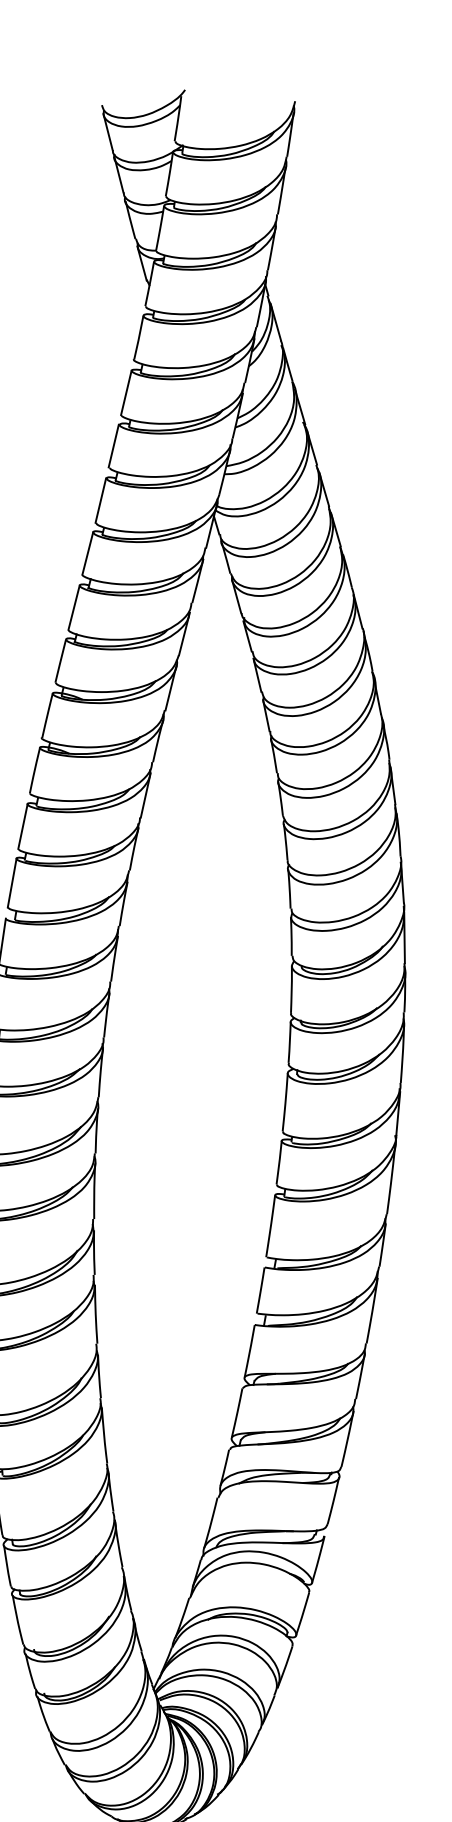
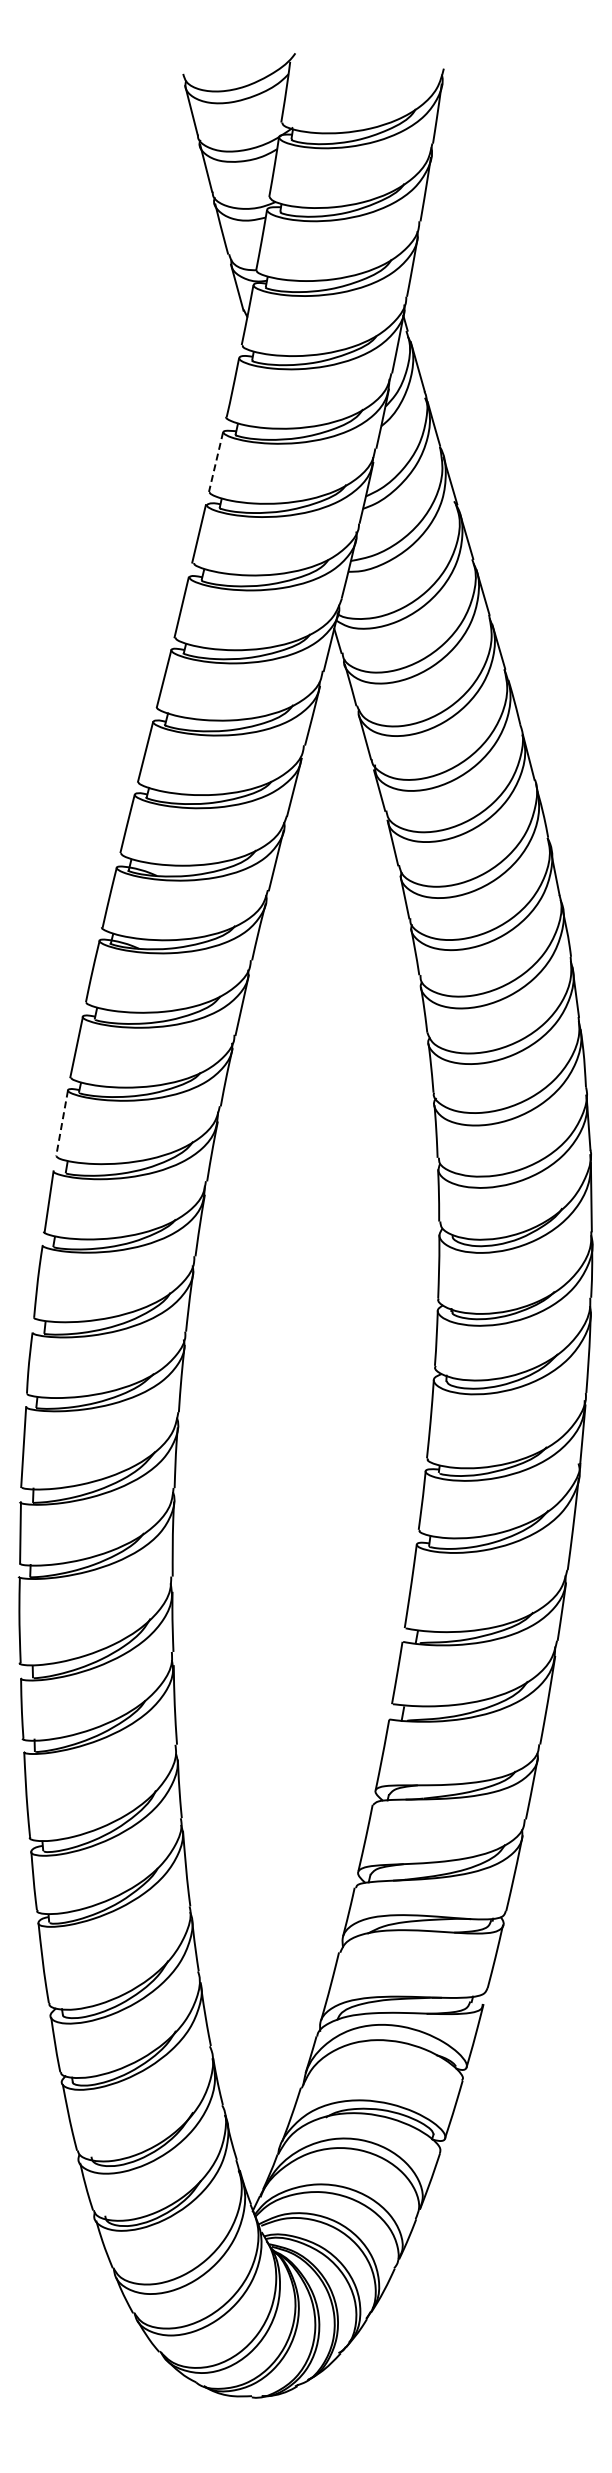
line: (126, 393) -> (216, 462), solid -> dashed
line: (11, 883) -> (61, 1123), solid -> dashed

